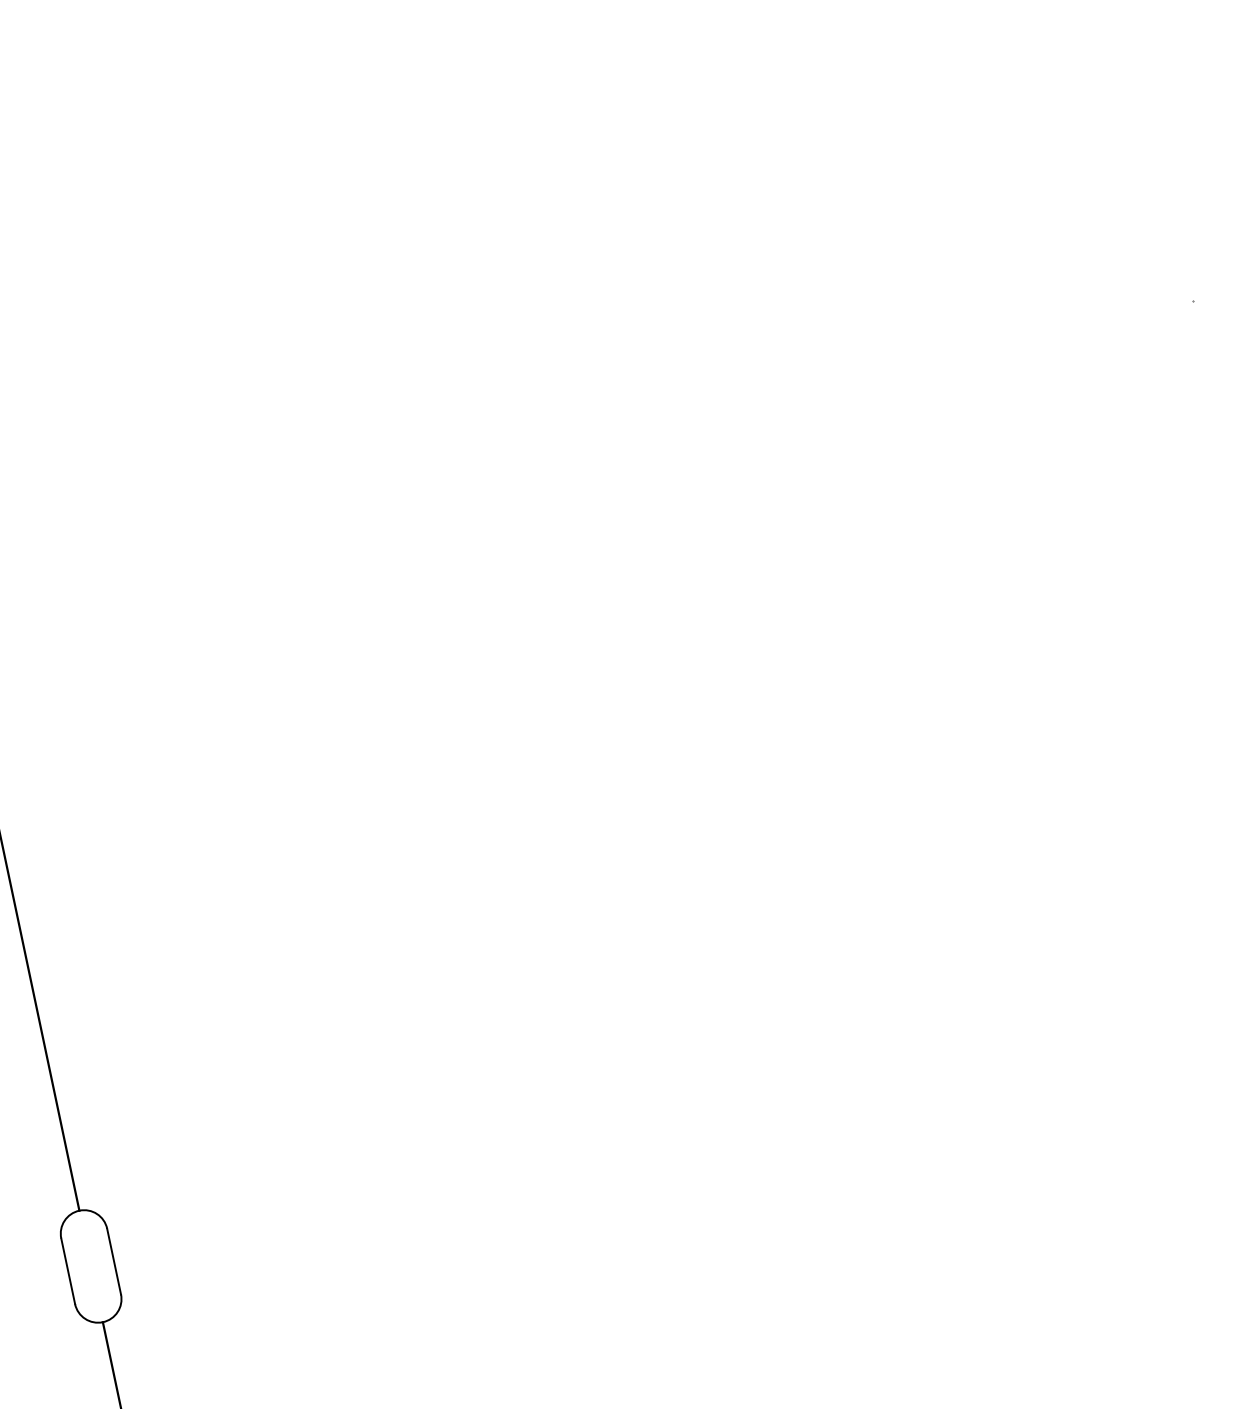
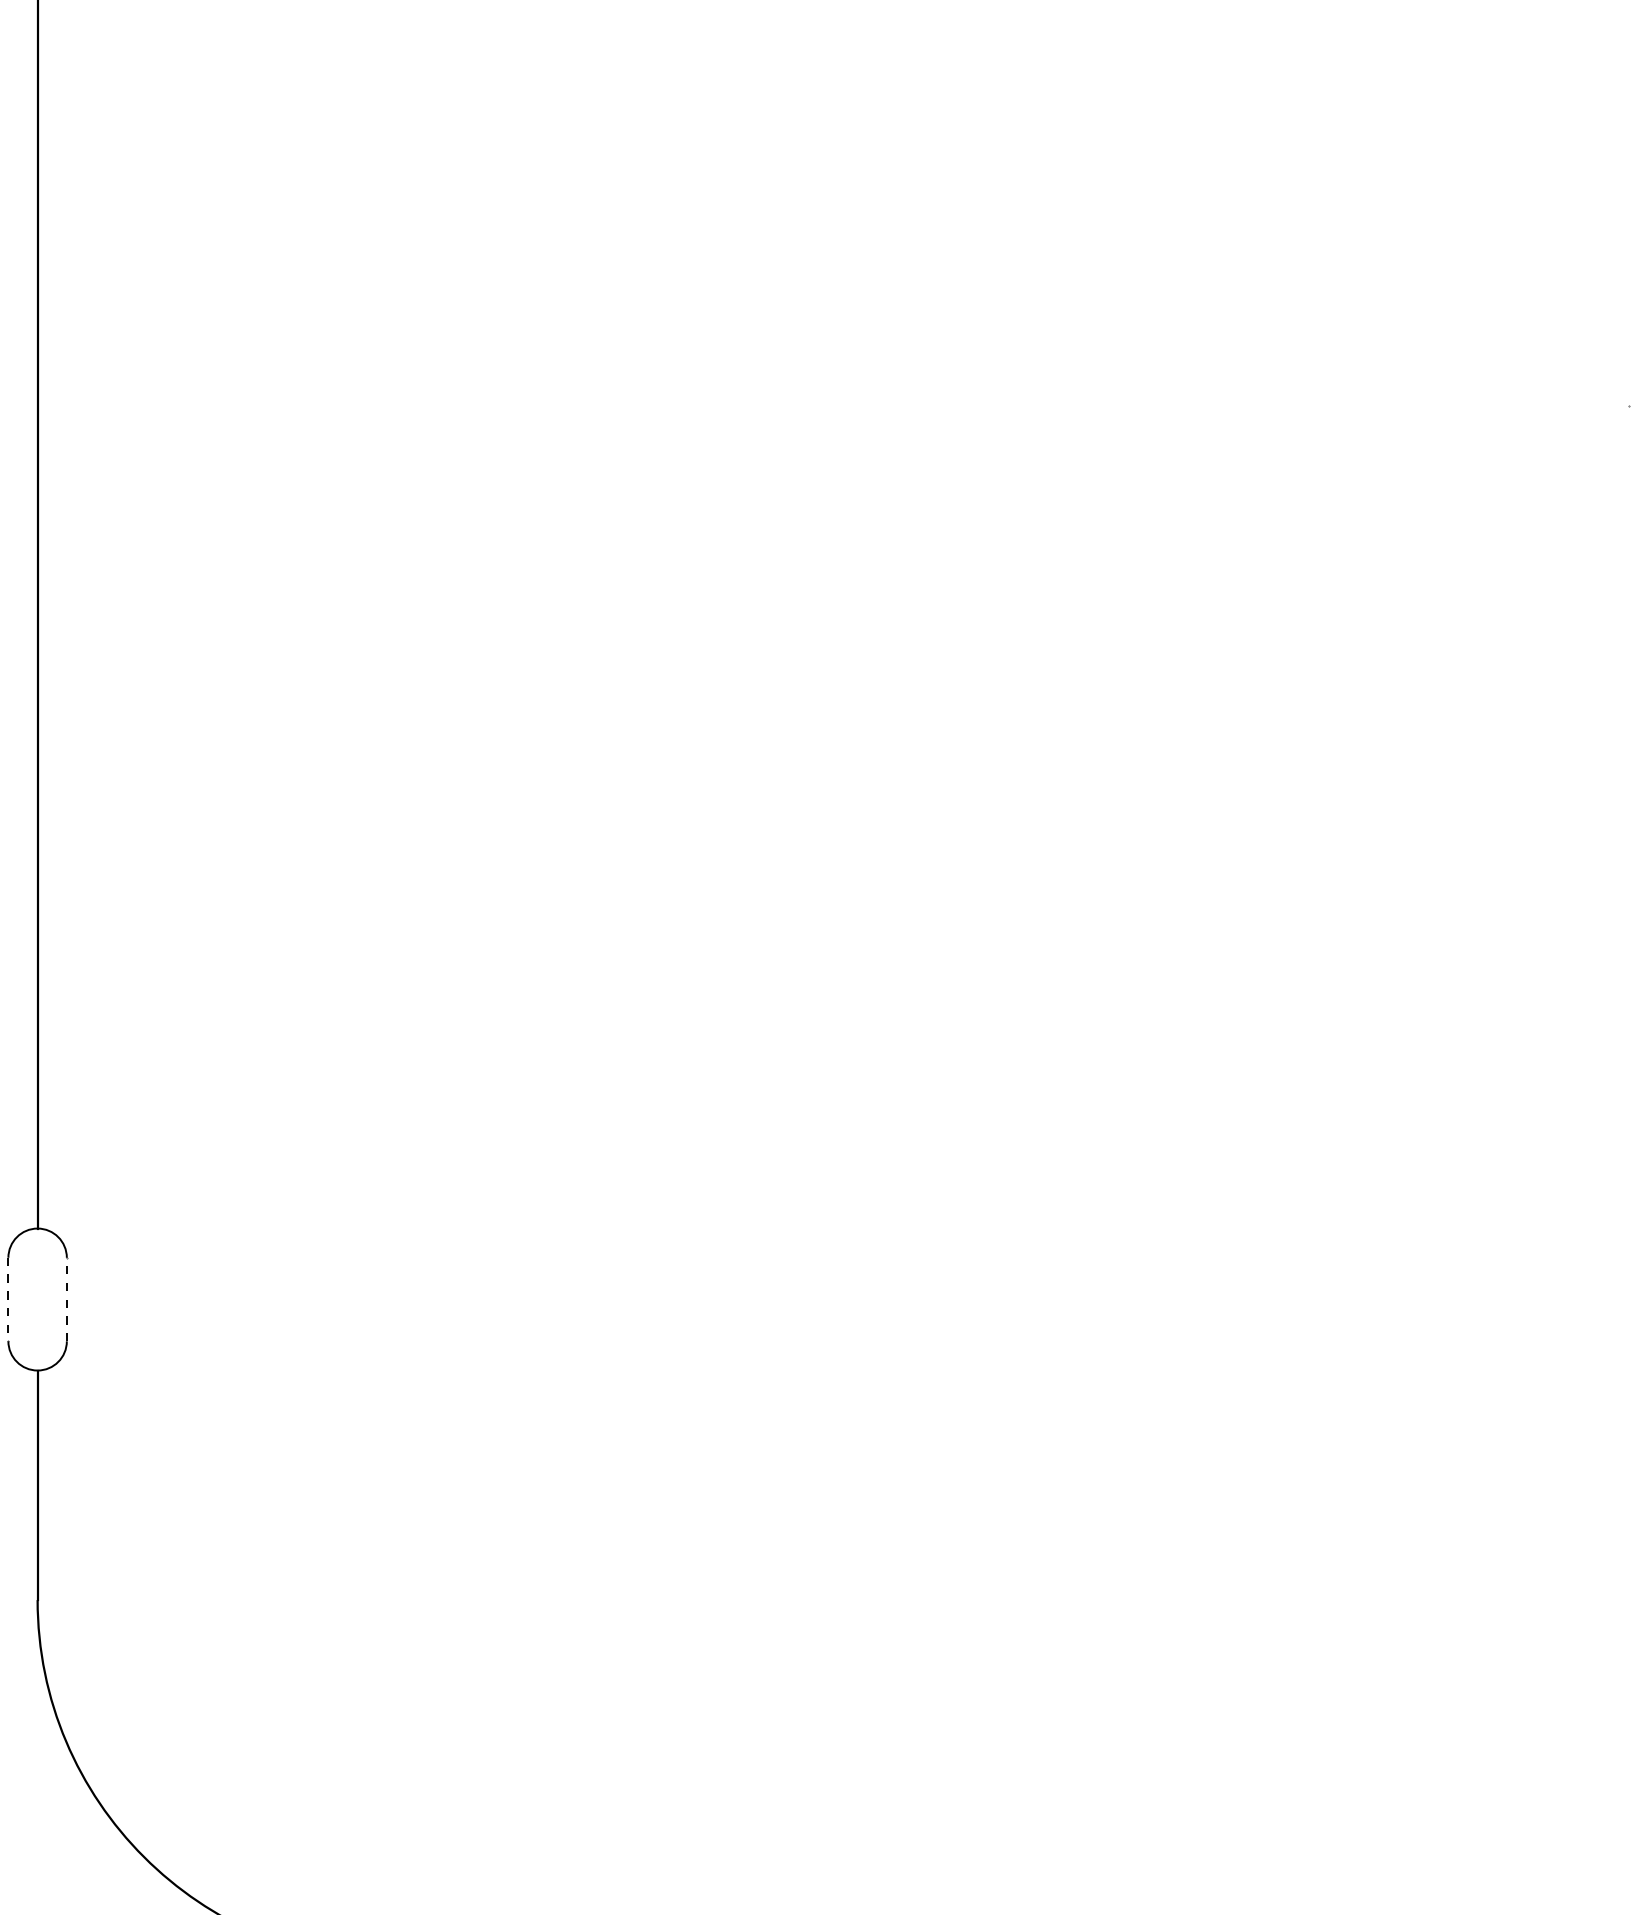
line: (113, 1261) -> (66, 1299), solid -> dashed
line: (68, 1271) -> (8, 1299), solid -> dashed

